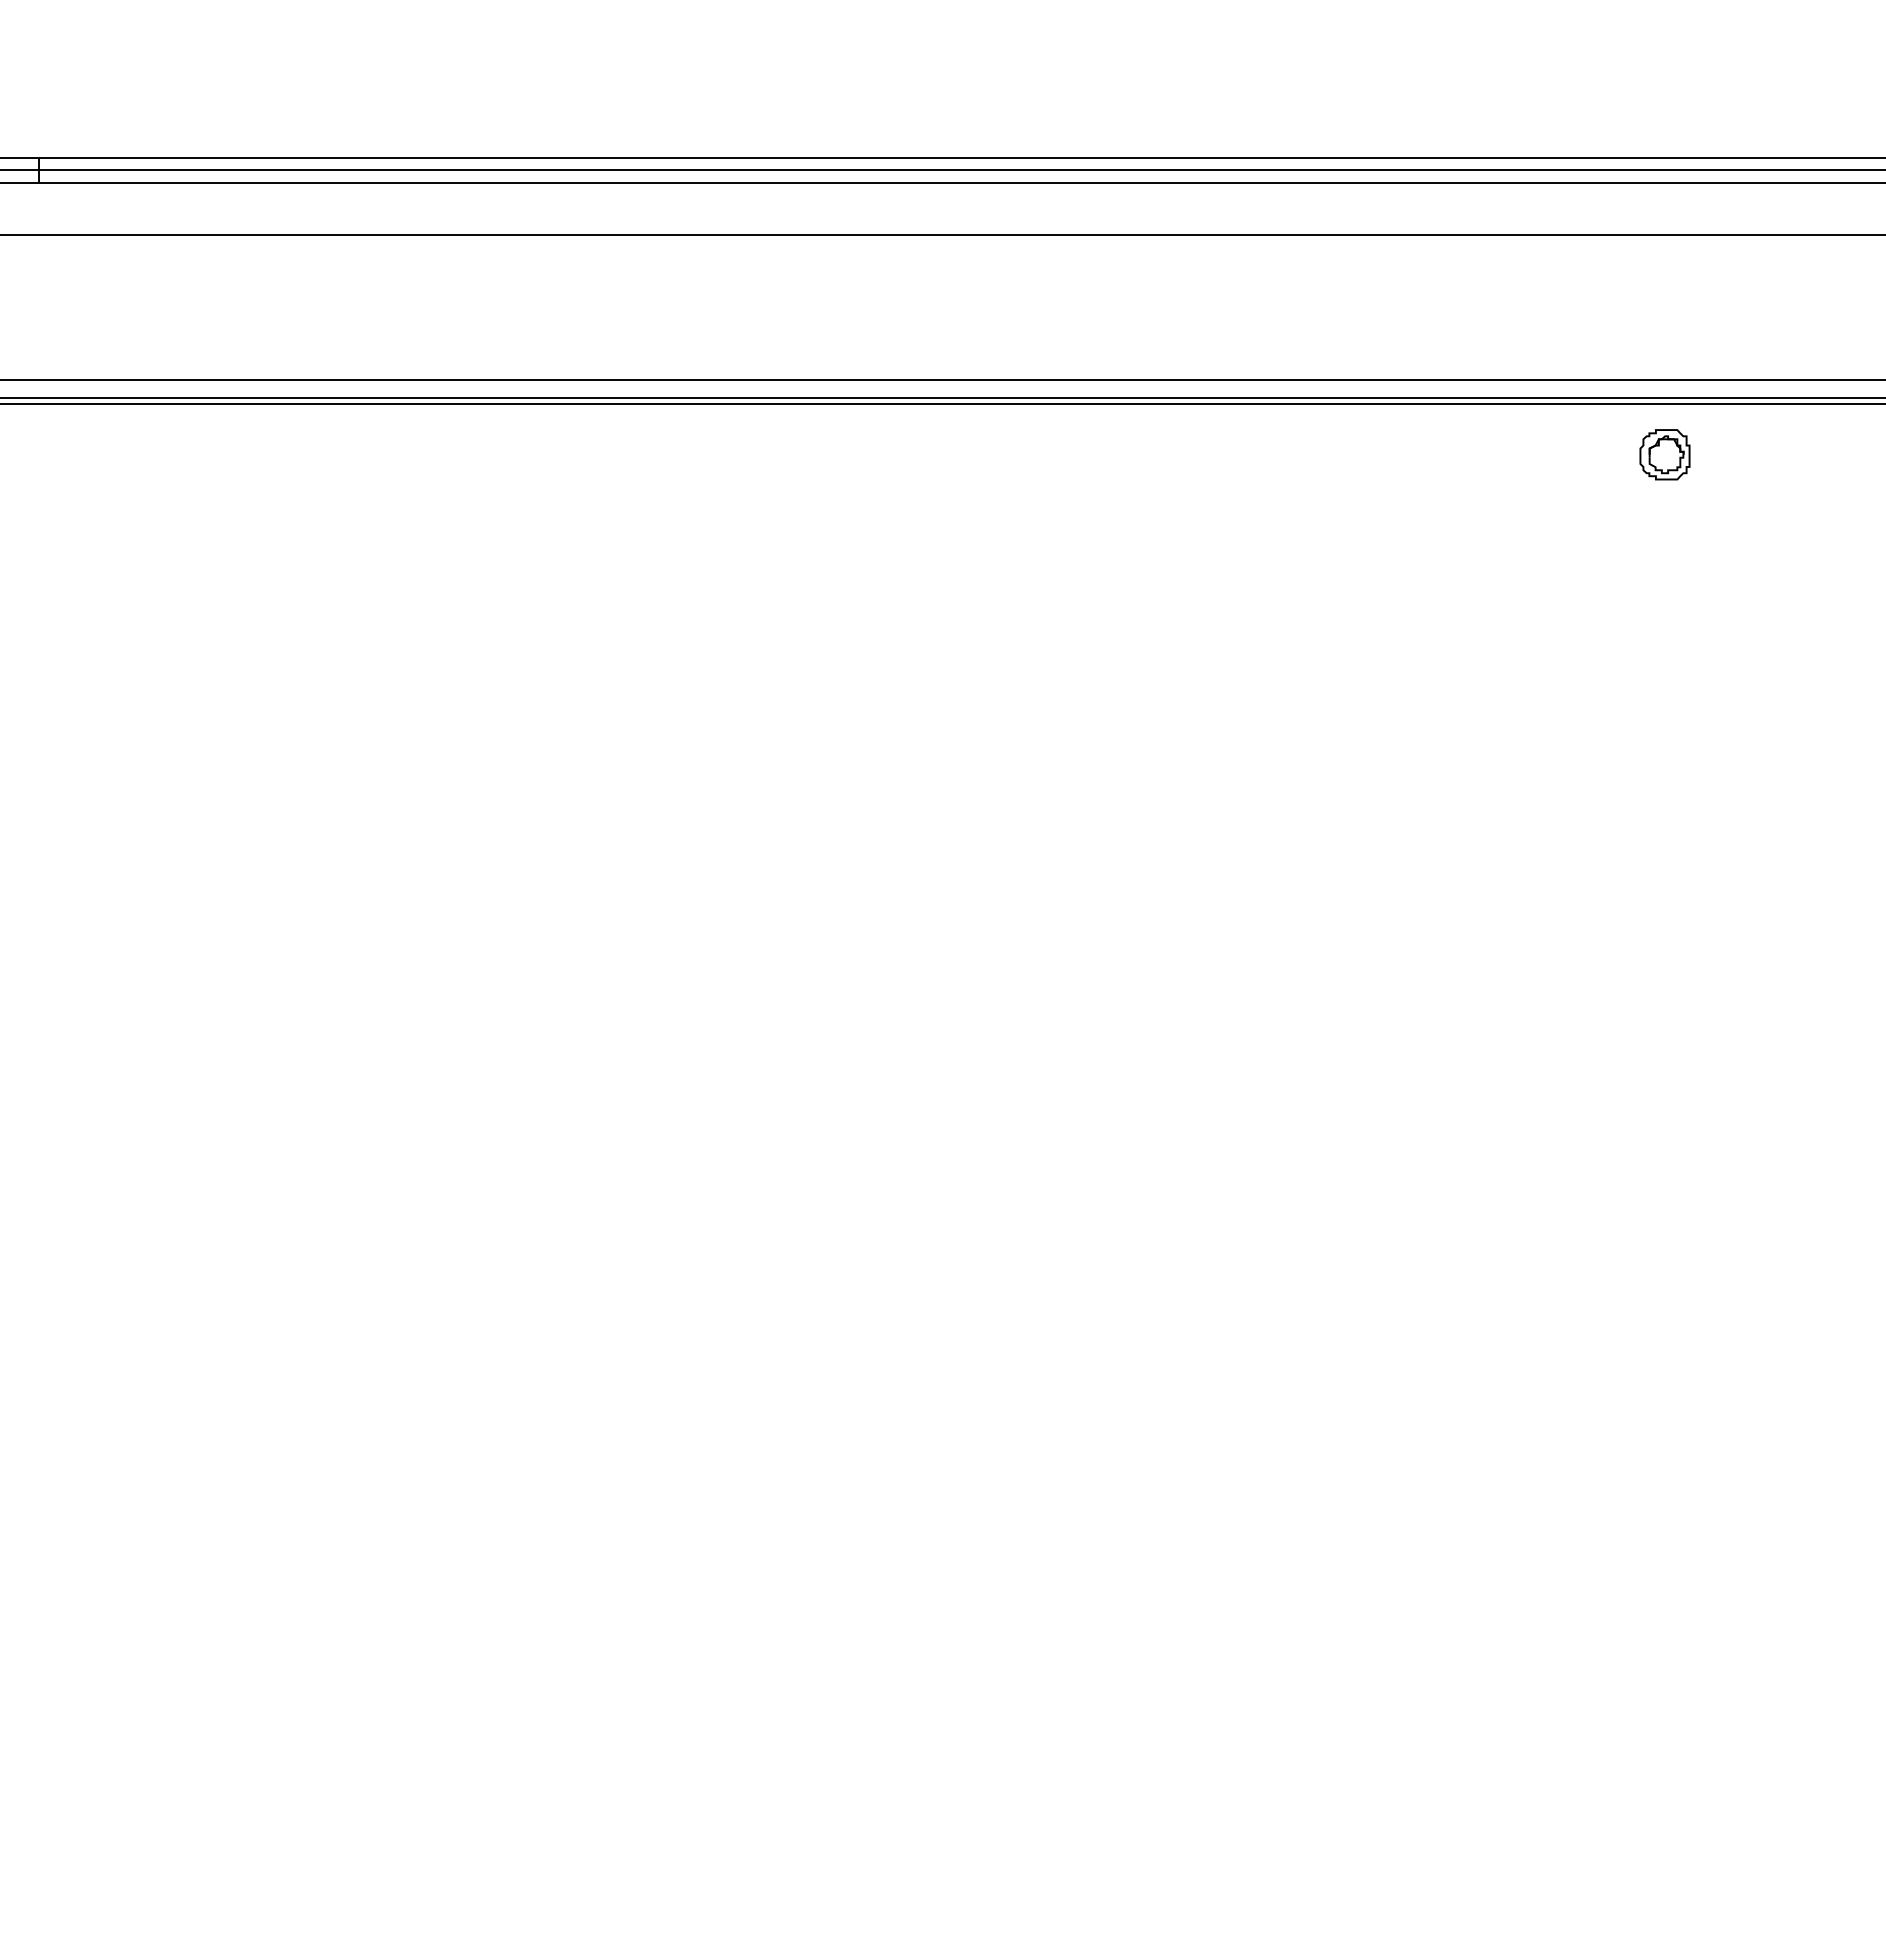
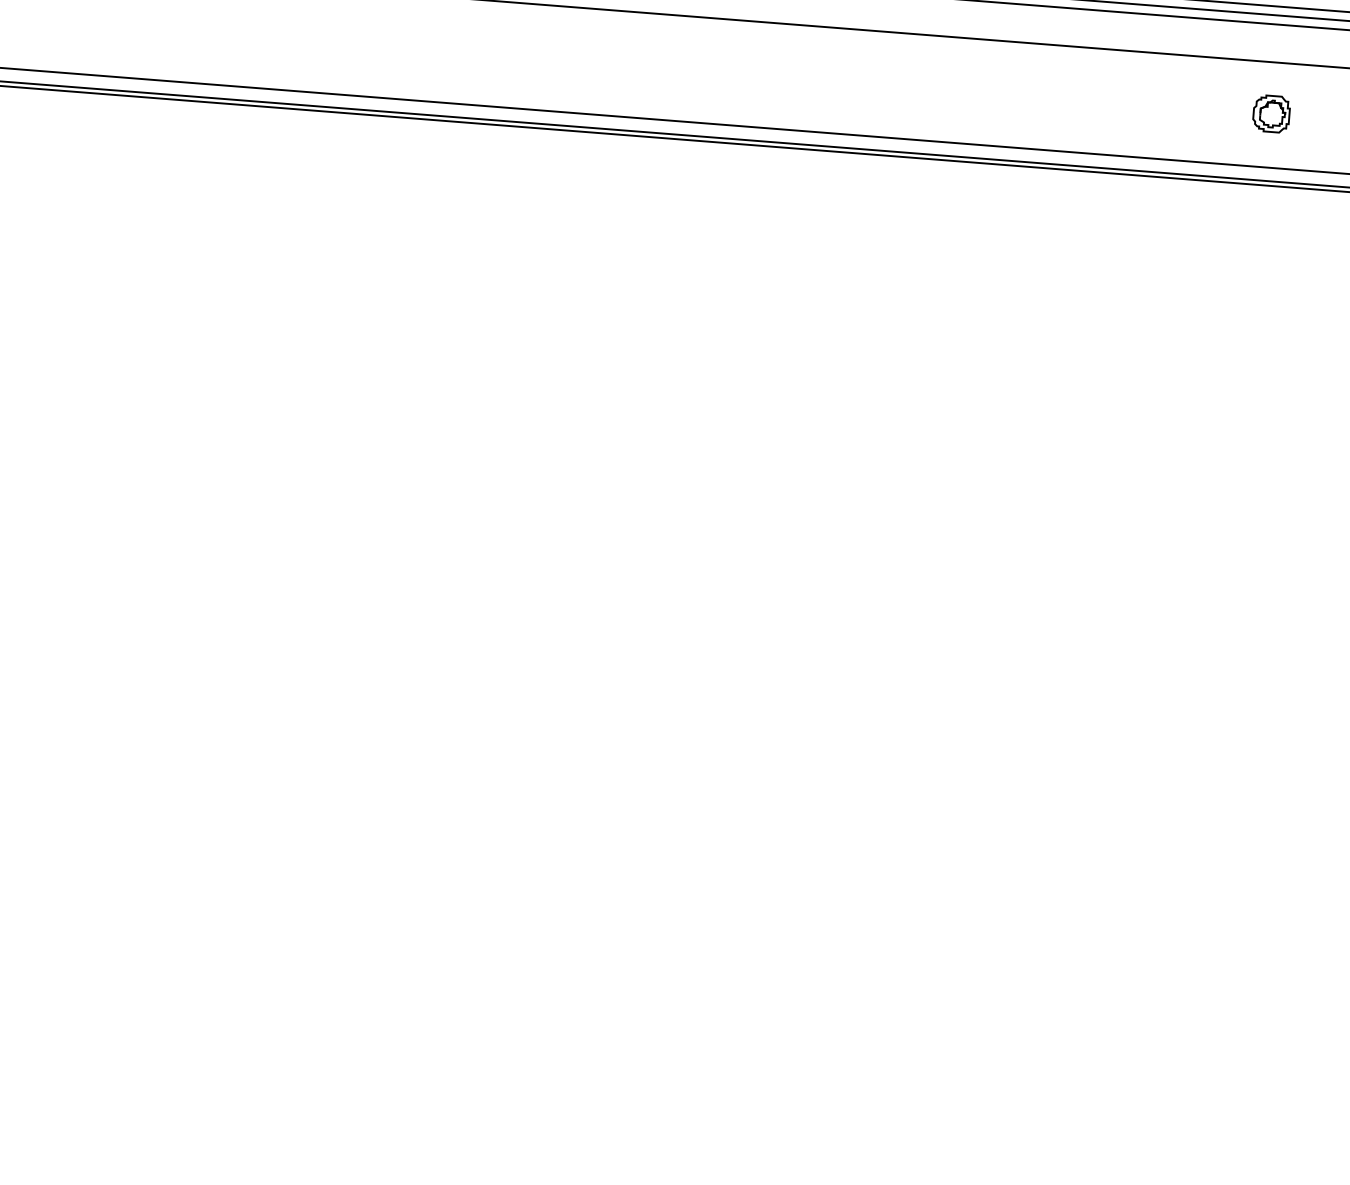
part: (1664, 454) -> (1271, 113), moved

